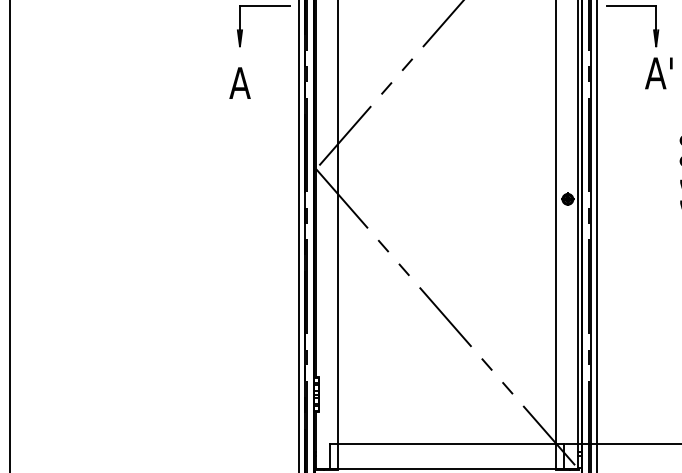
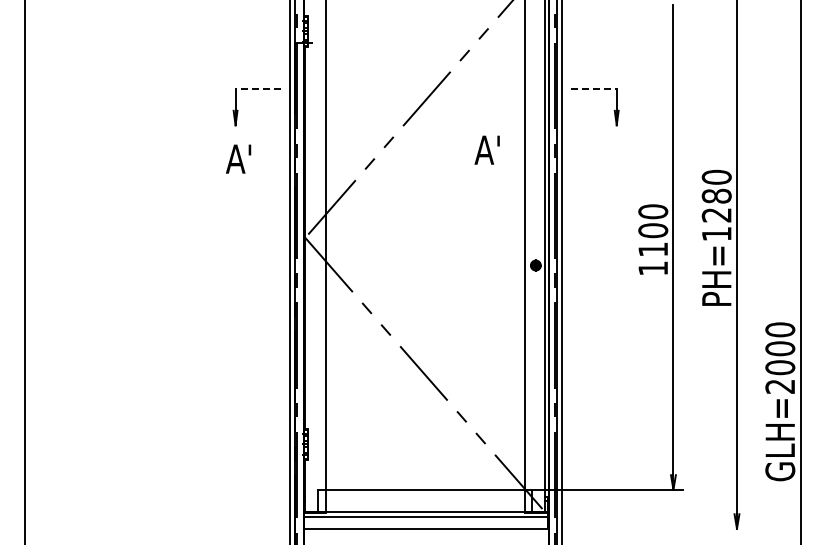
line: (264, 6) -> (258, 88), solid -> dashed
line: (631, 6) -> (594, 88), solid -> dashed
text: (255, 72) -> (249, 149), A -> A'
text: (658, 72) -> (486, 149), moved

